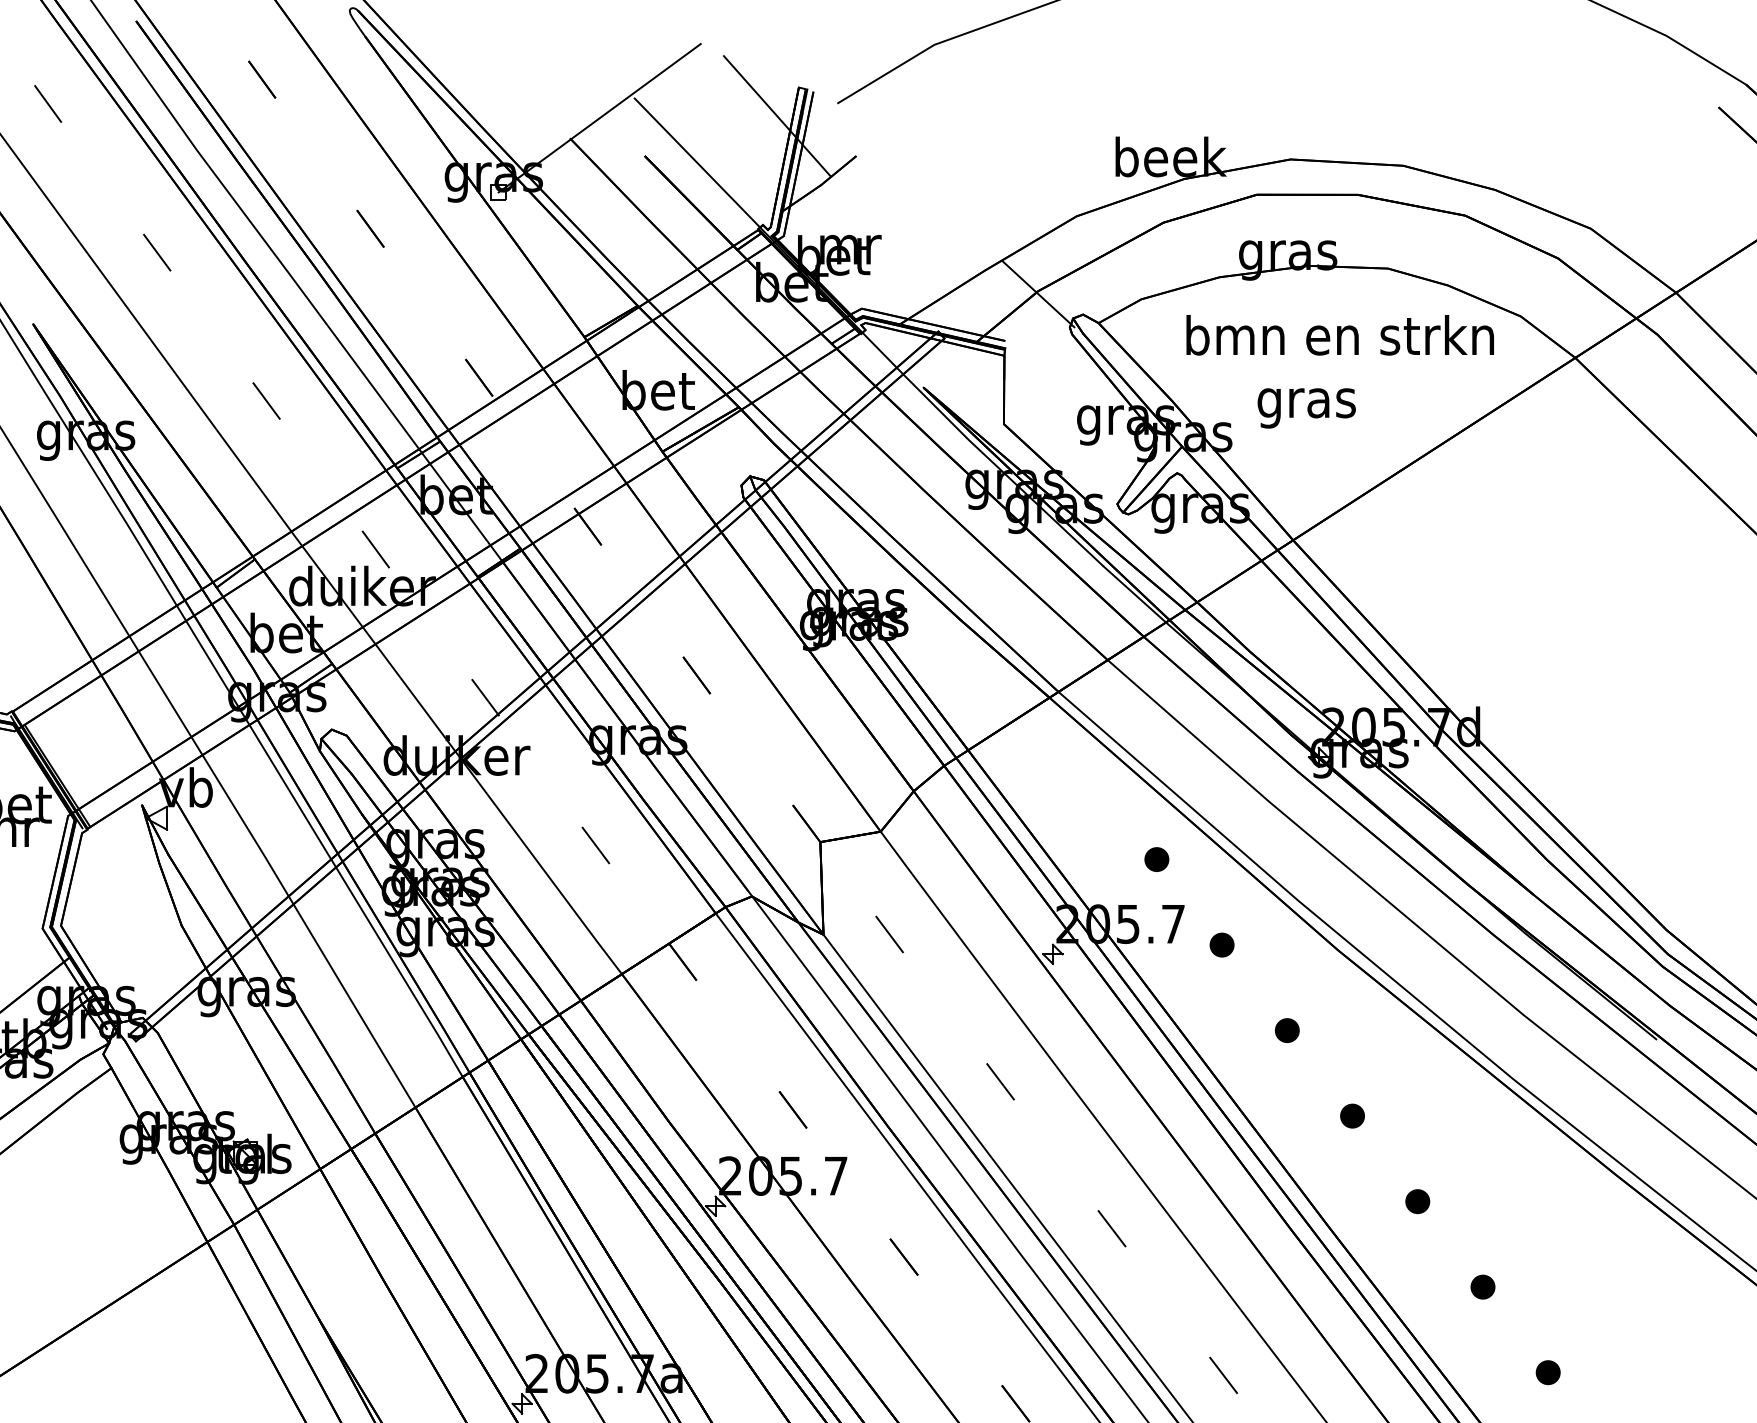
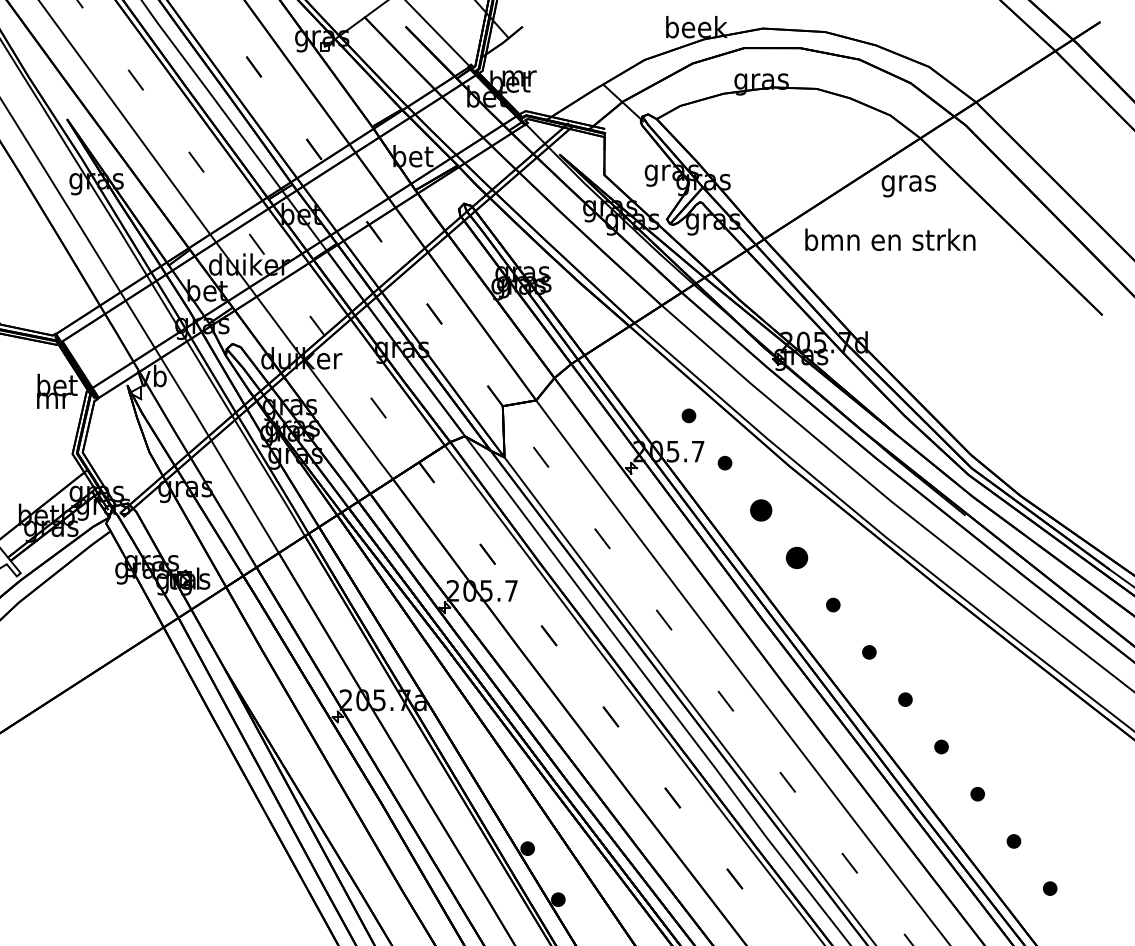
text: (1340, 334) -> (890, 239), moved
text: (1306, 408) -> (908, 186), moved
part: (1286, 1030) -> (760, 510), size x1.6
part: (1353, 1115) -> (797, 557), size x1.6

